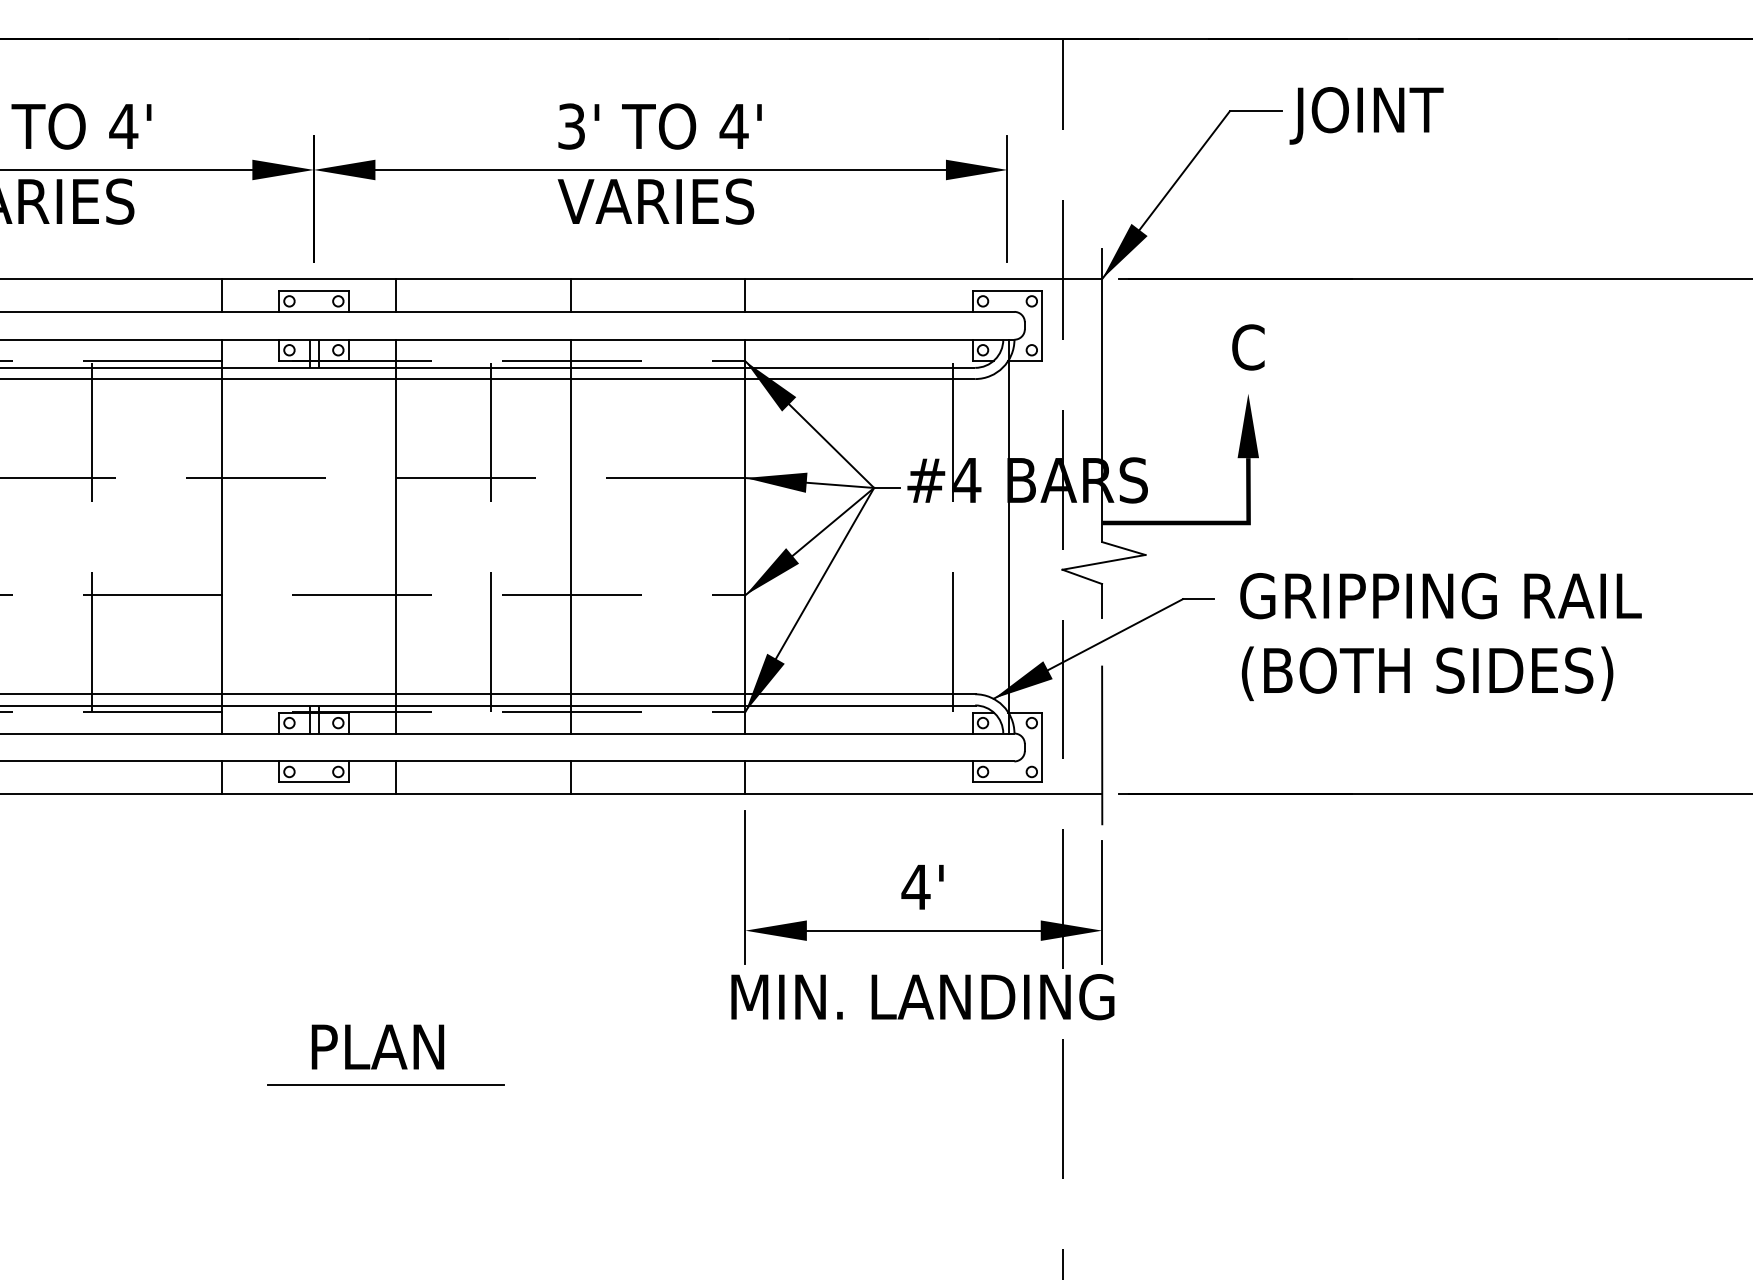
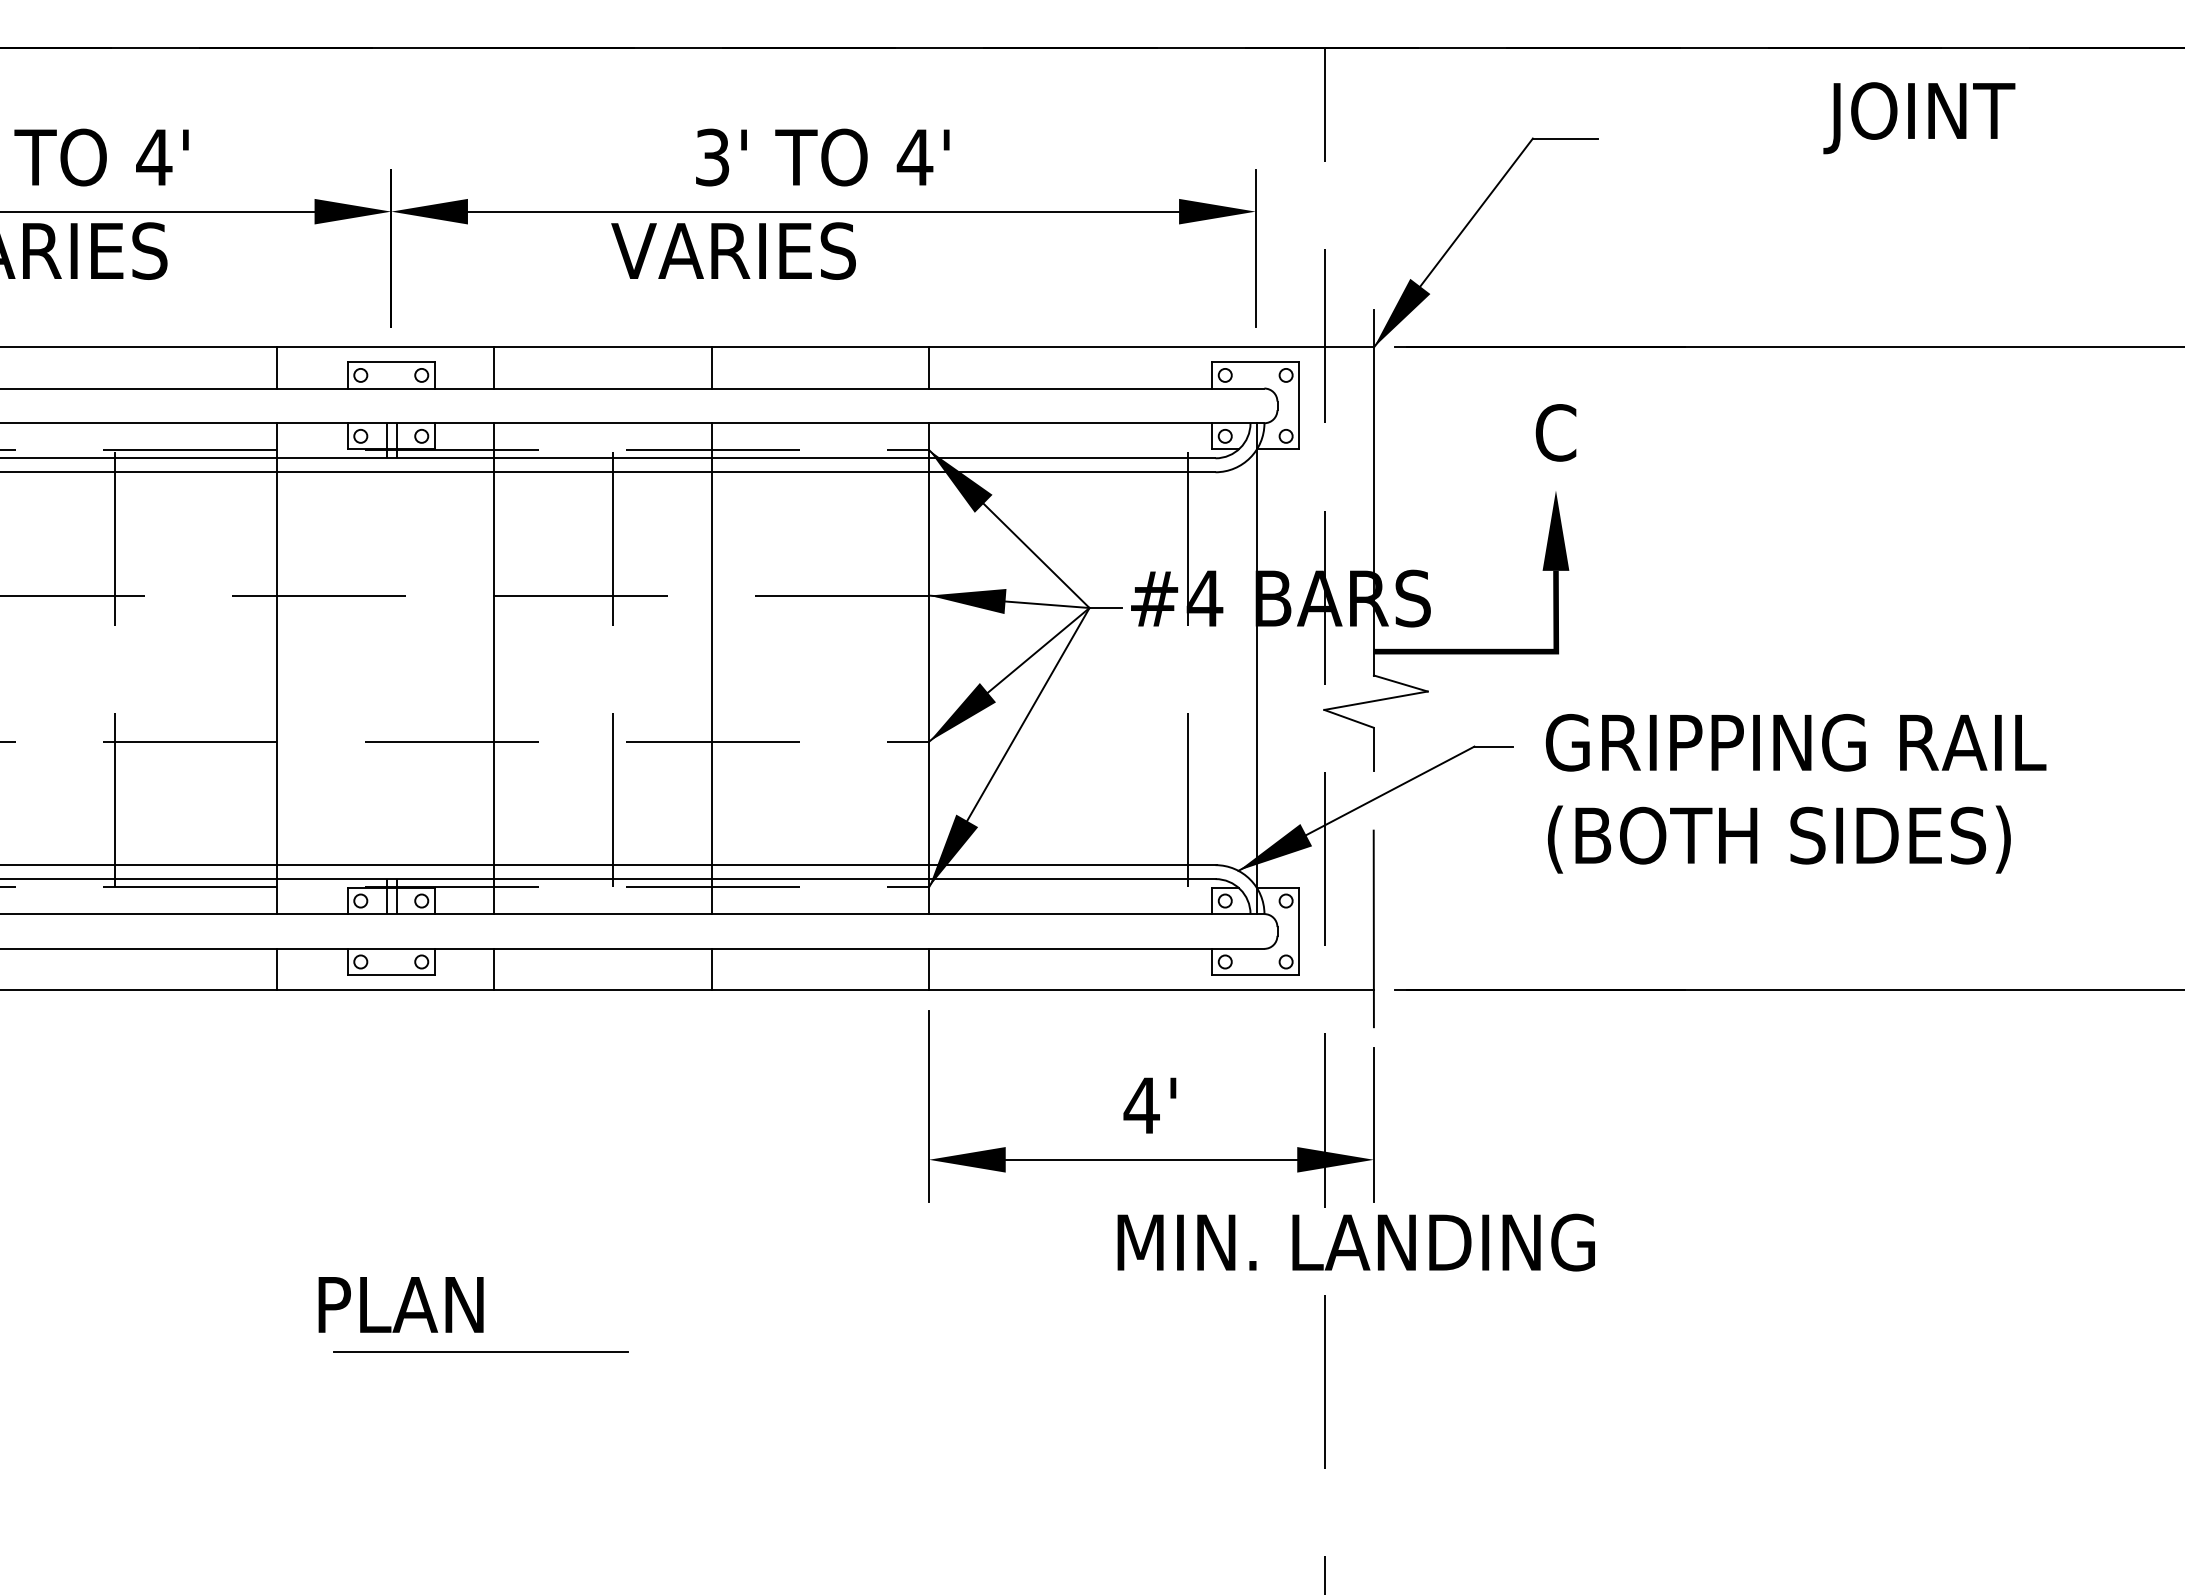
text: (1366, 116) -> (1919, 118), moved
text: (655, 201) -> (733, 250), moved
text: (922, 997) -> (1355, 1242), moved
text: (377, 1046) -> (400, 1304), moved

